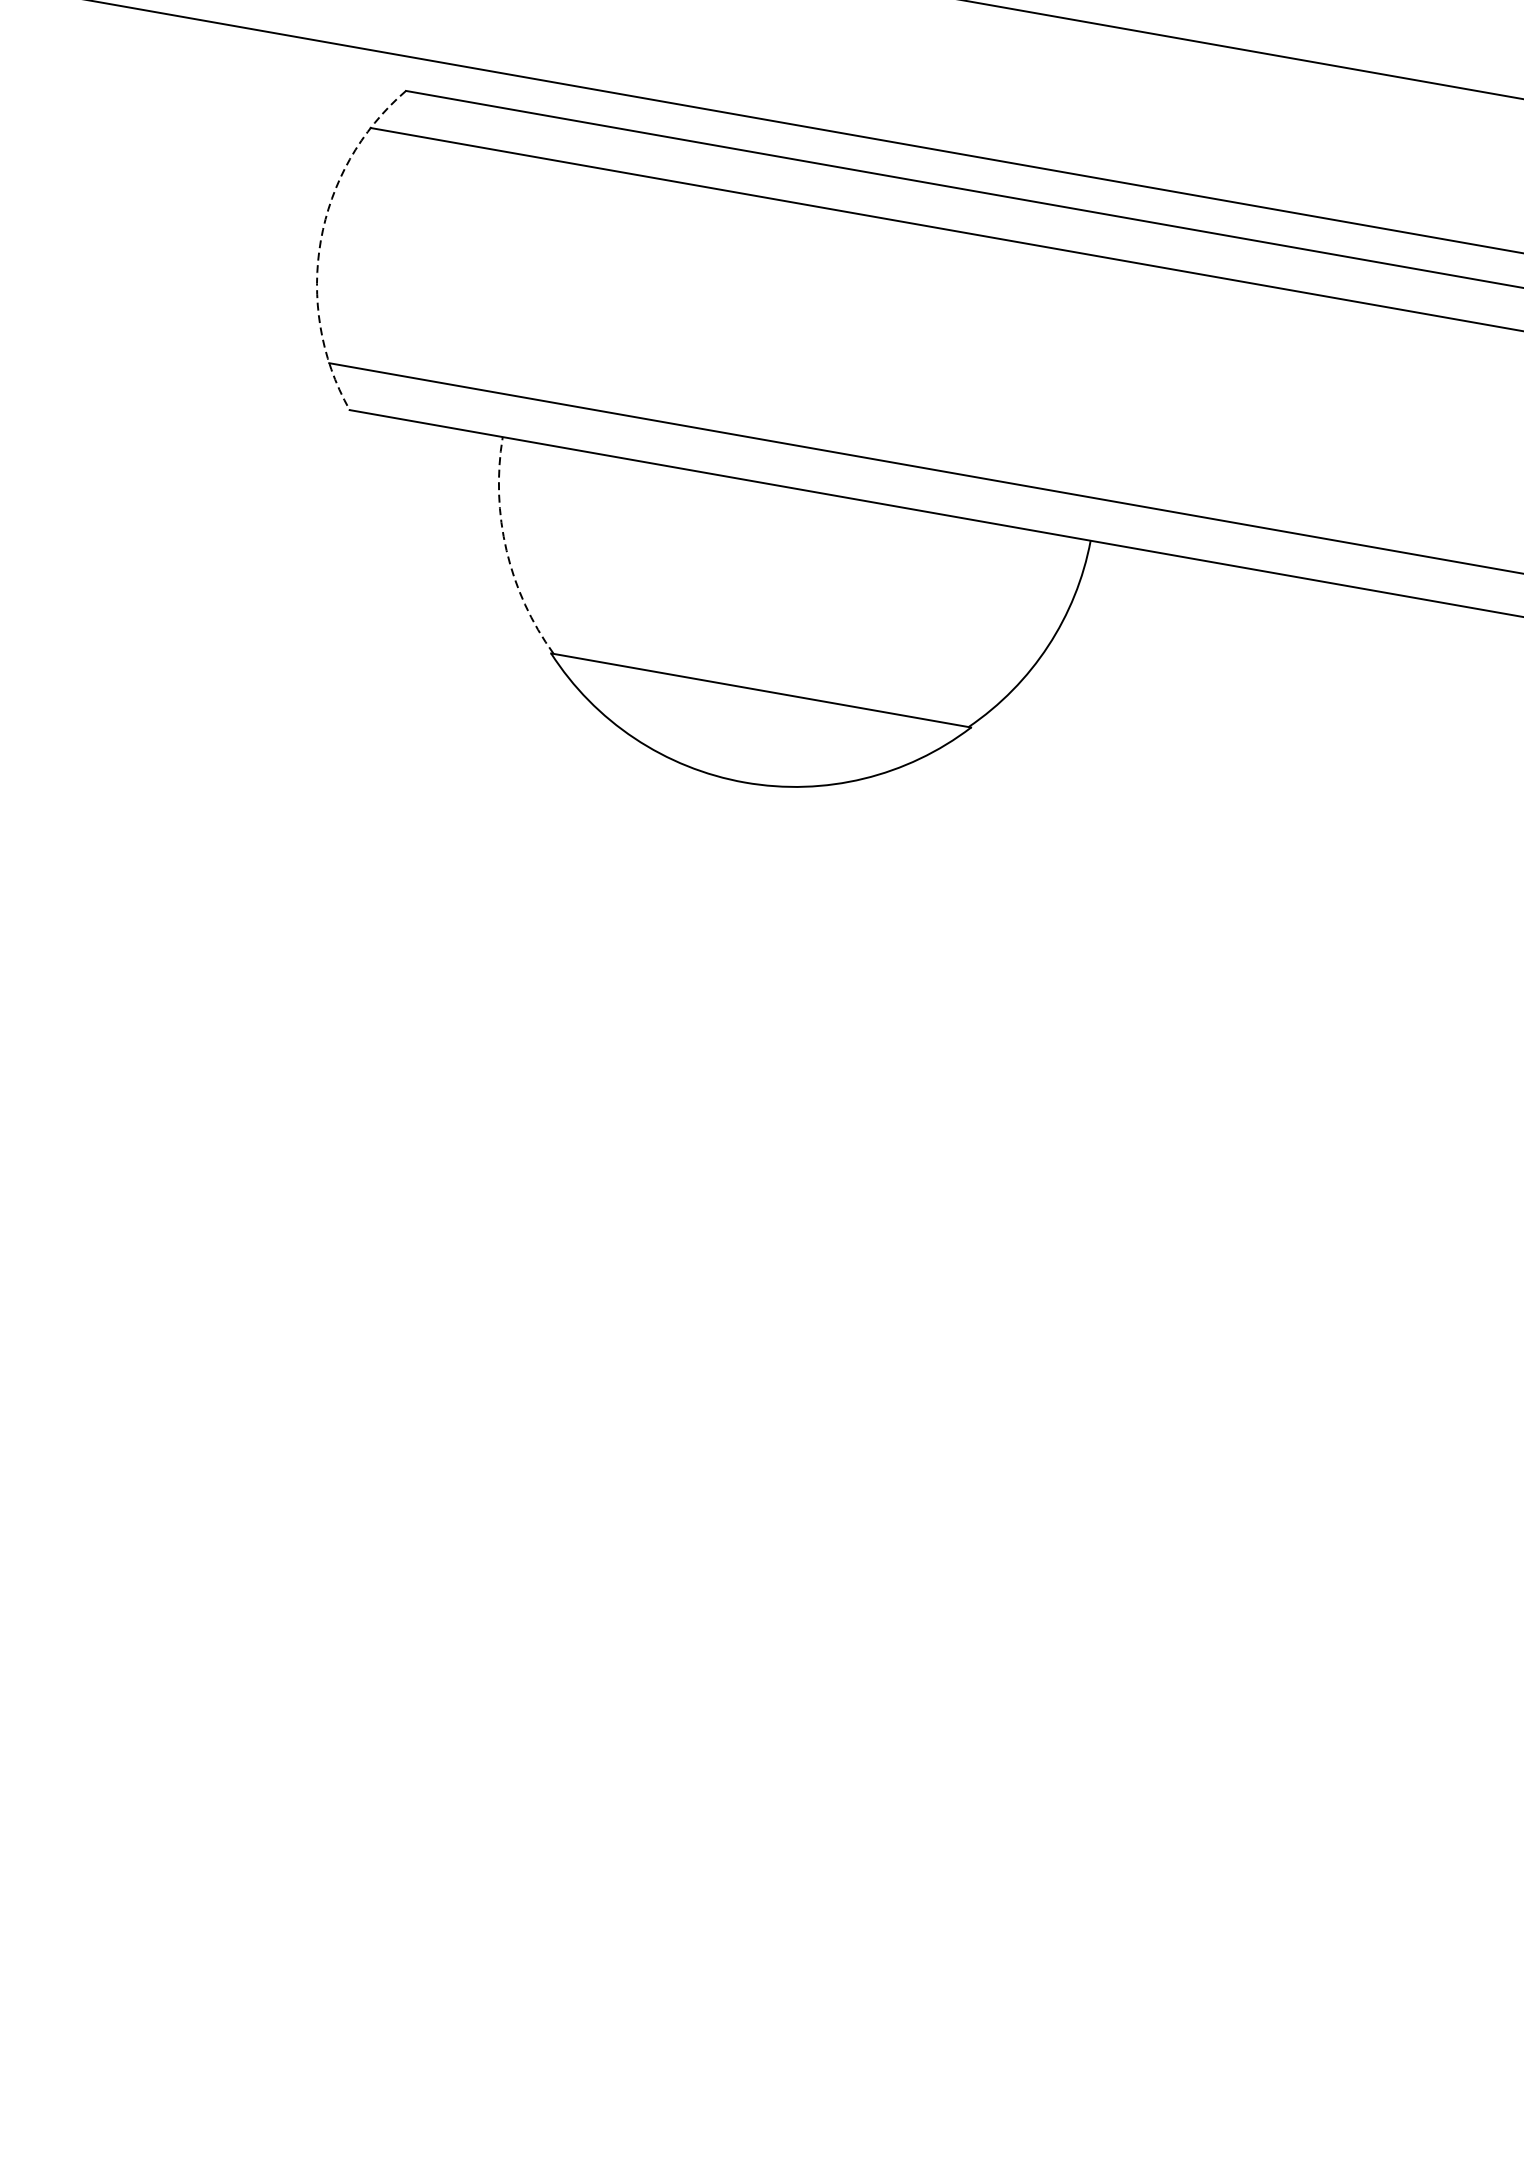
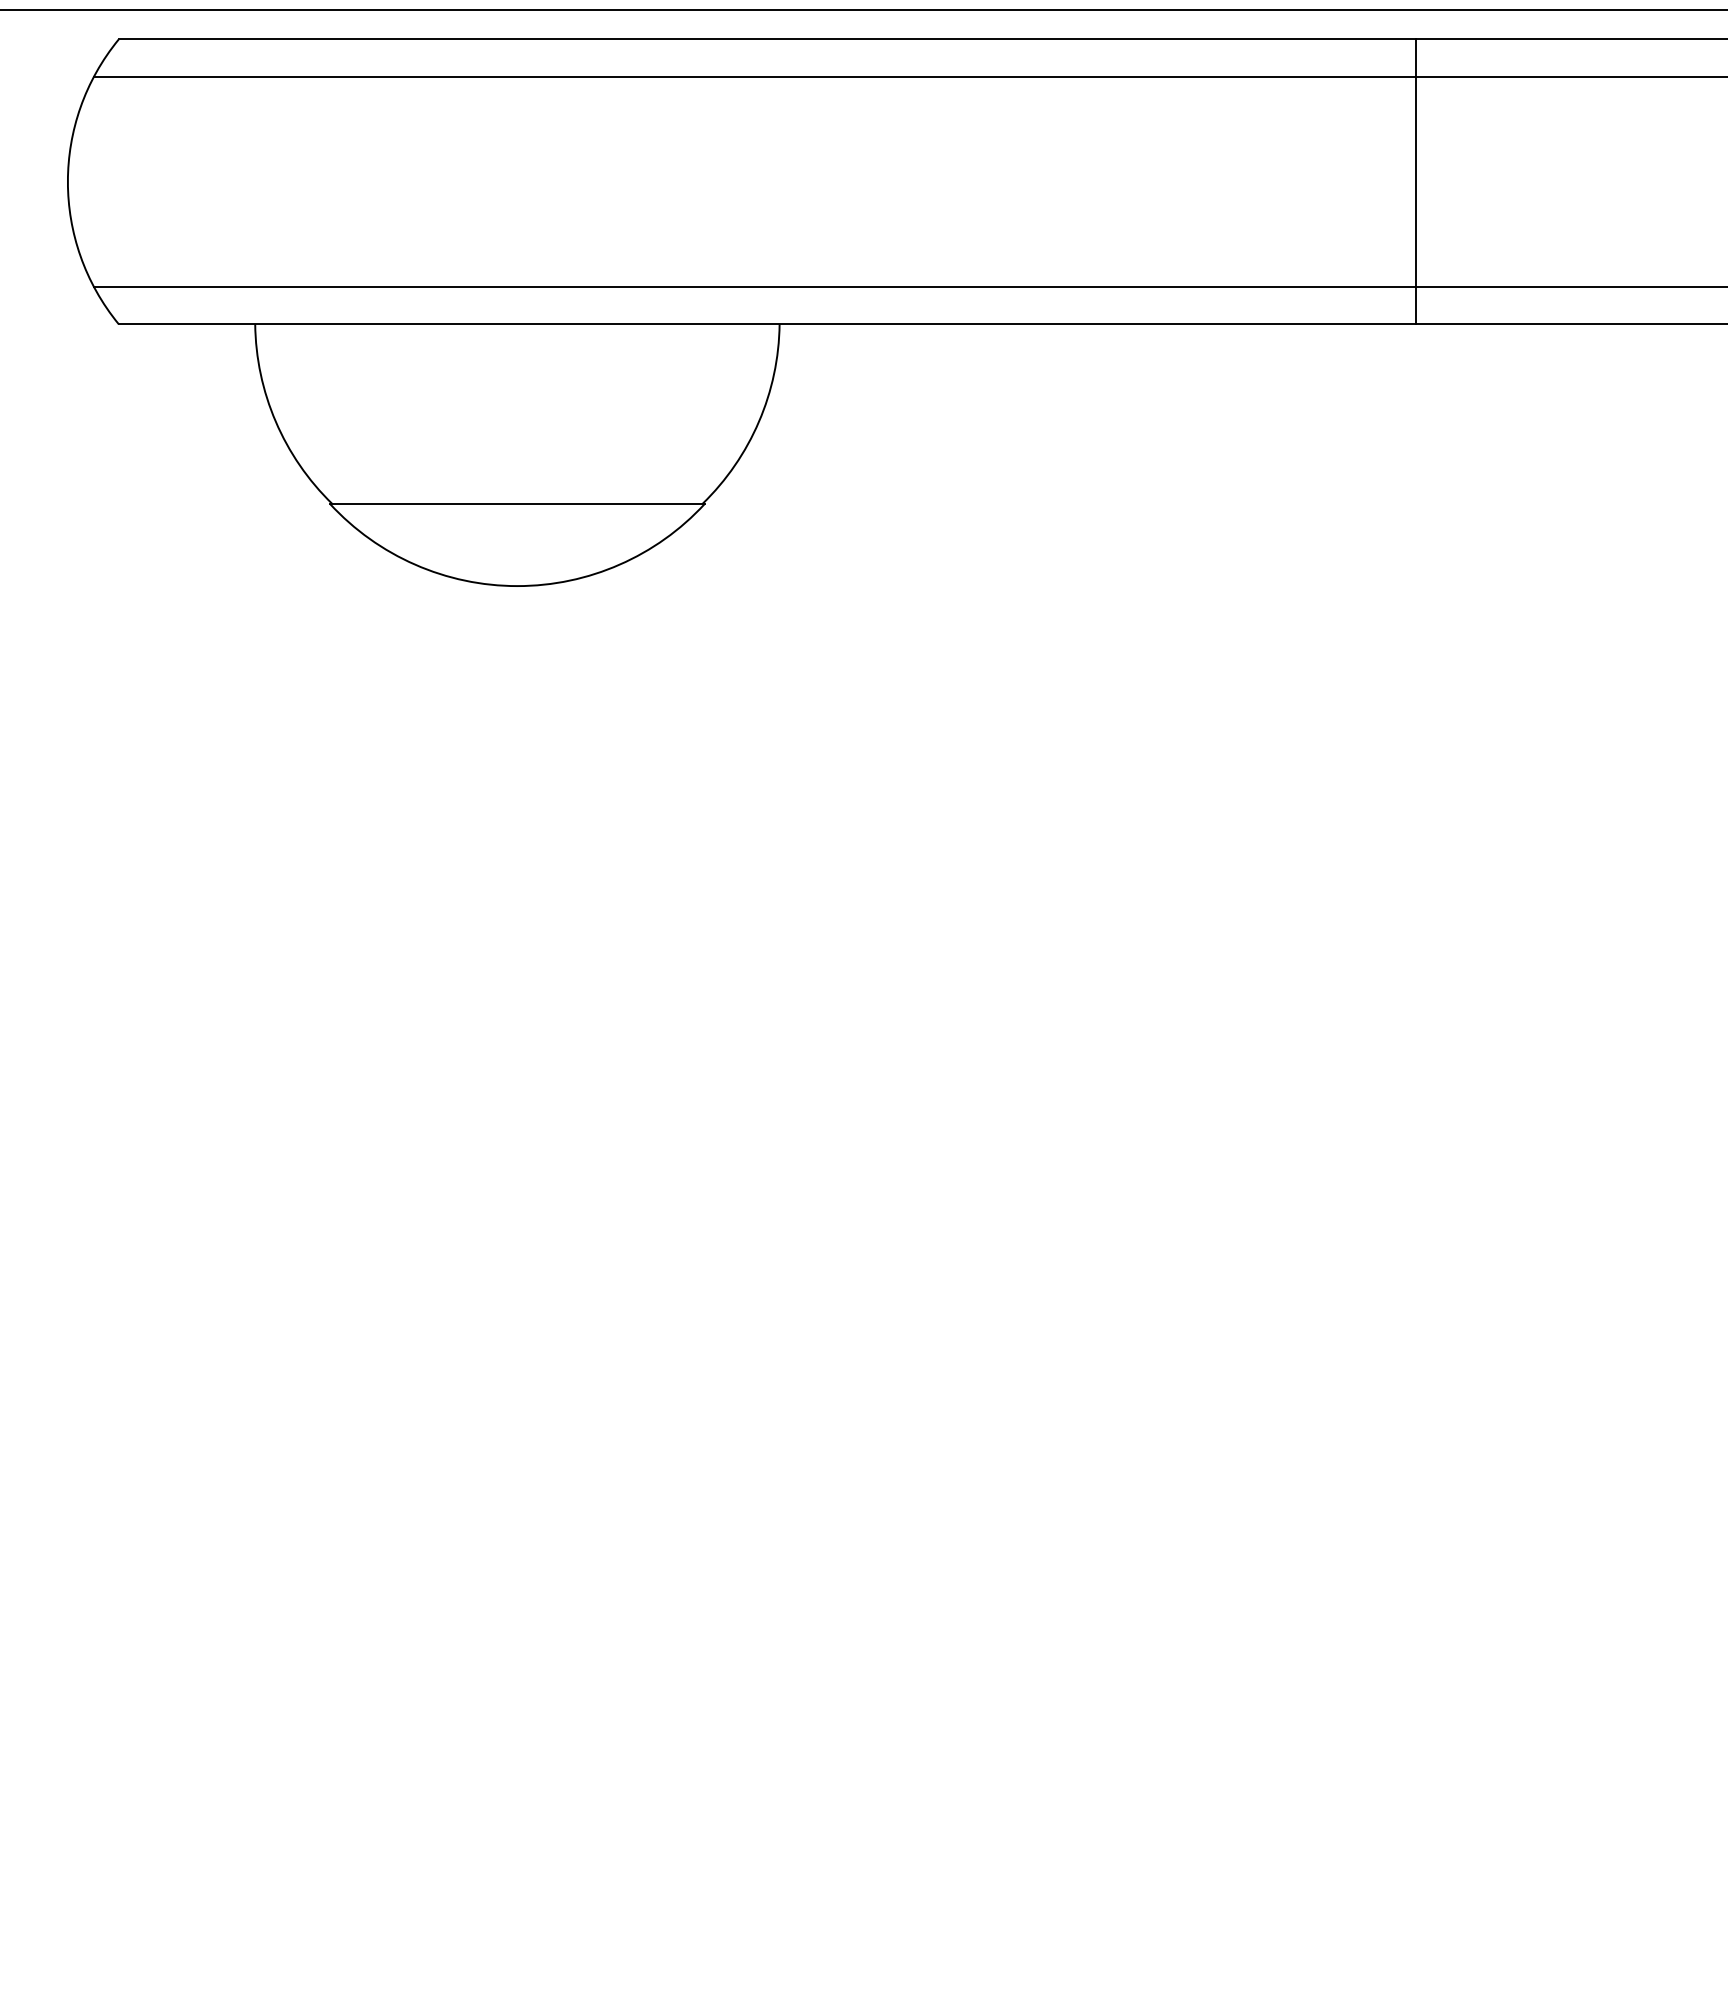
arc: (320, 240) -> (67, 181), dashed -> solid
arc: (506, 550) -> (275, 421), dashed -> solid

